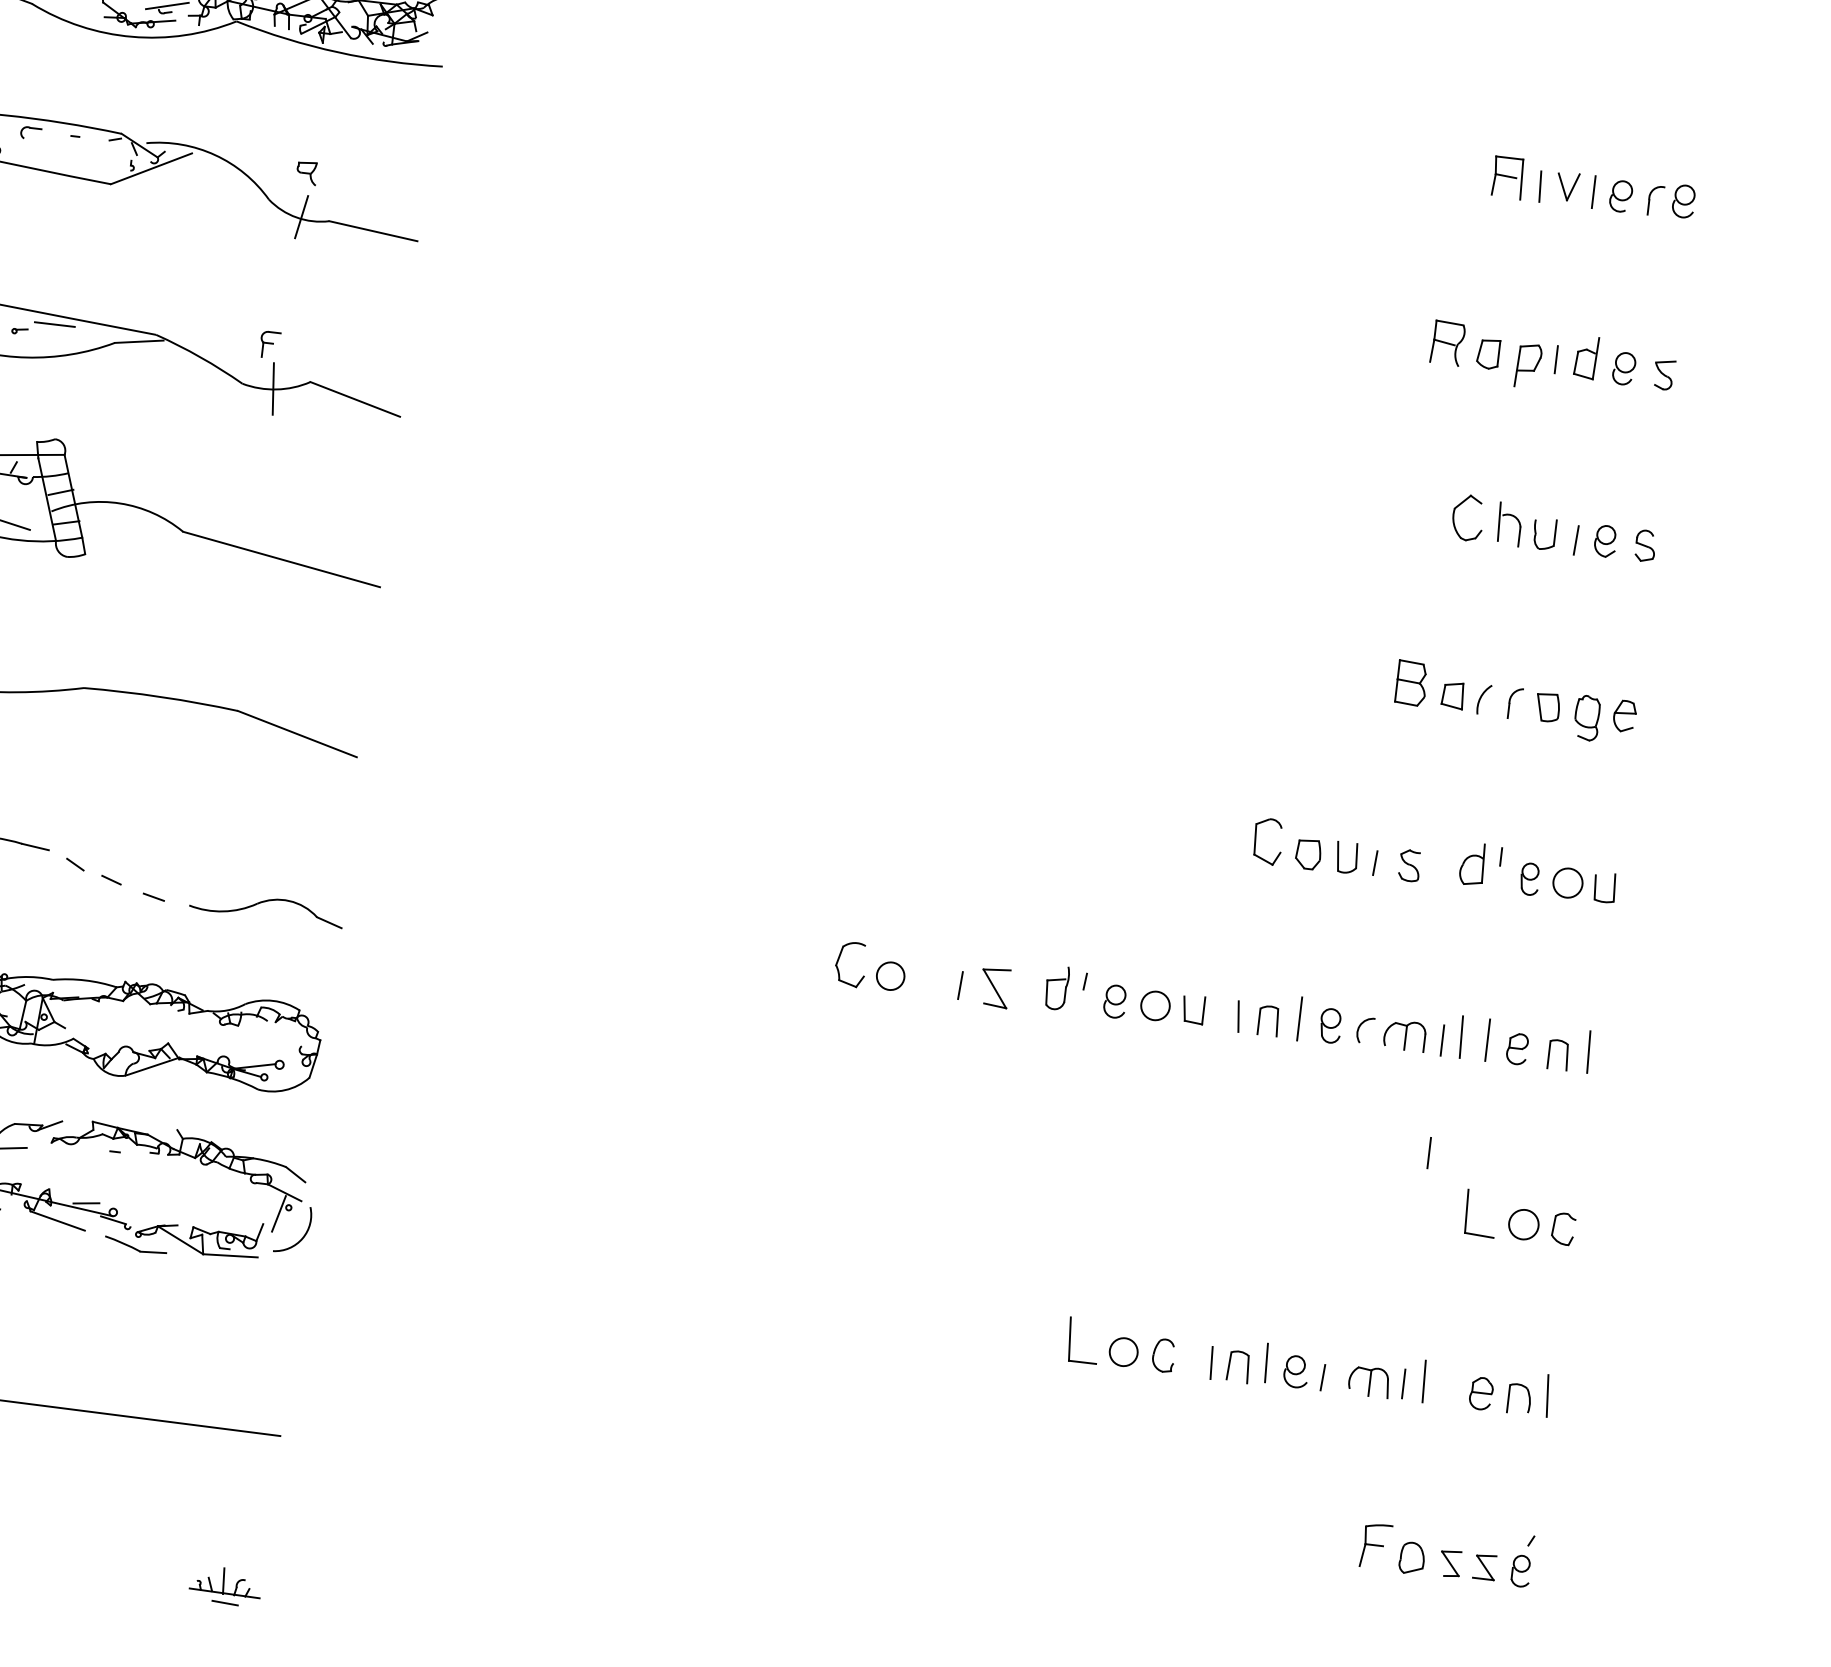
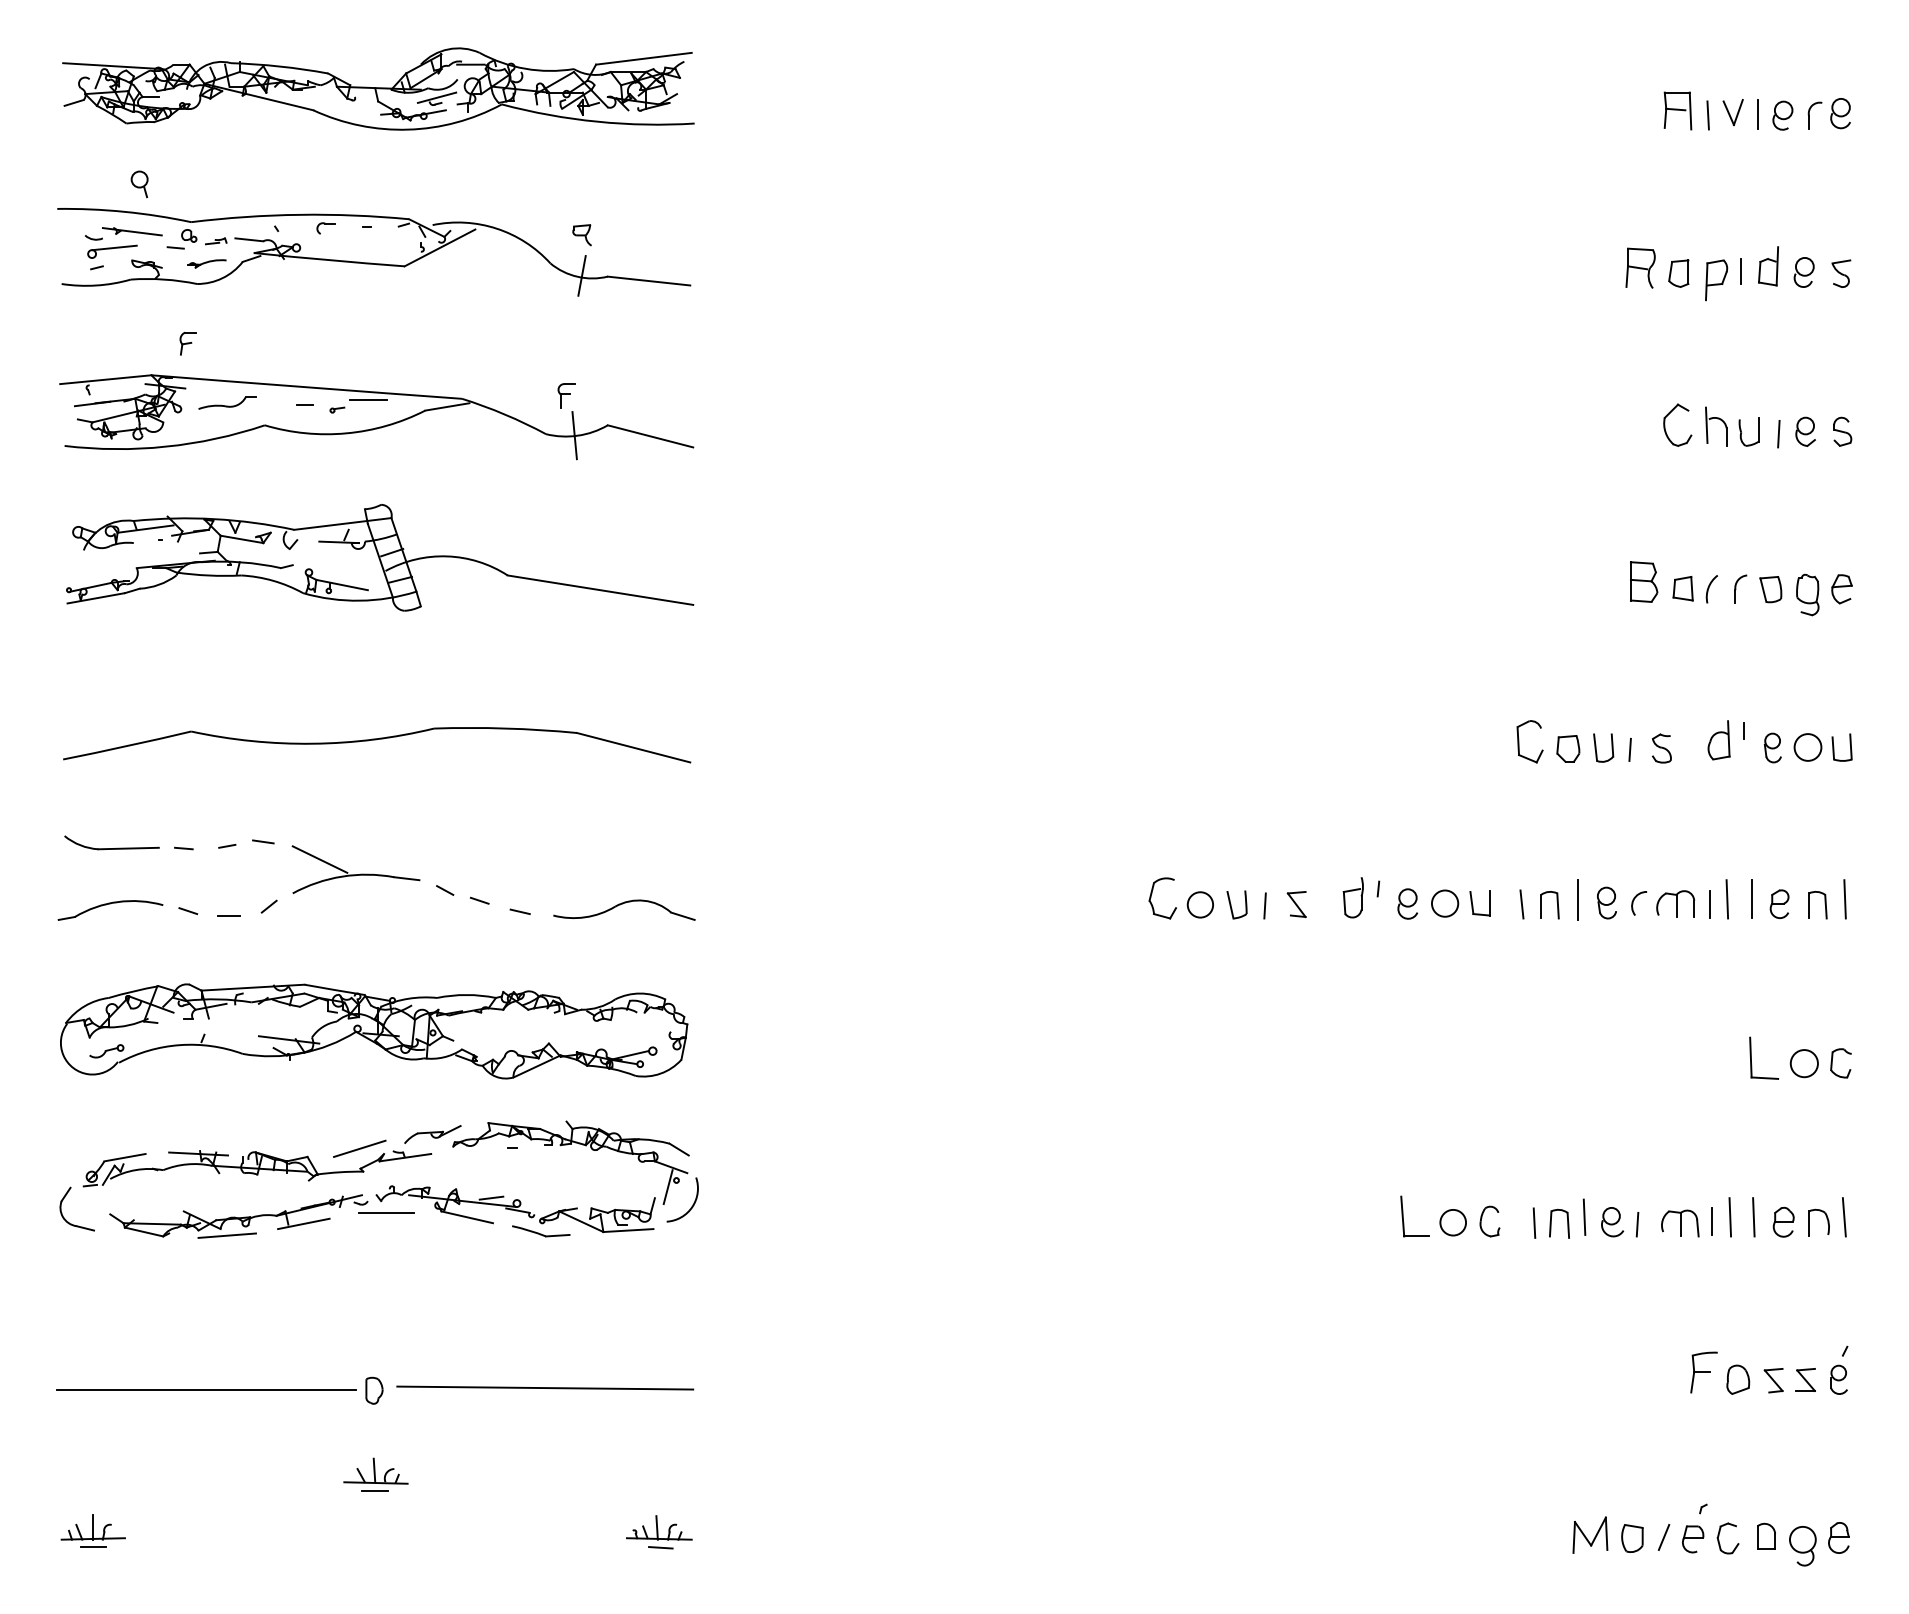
part: (929, 980) -> (1236, 904), added
part: (994, 987) -> (1296, 904), size x0.71
line: (1428, 1152) -> (1709, 1008), removed
line: (1449, 1384) -> (1753, 1217), added

